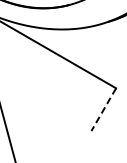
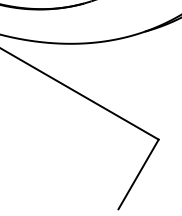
line: (103, 109) -> (138, 174), dashed -> solid

